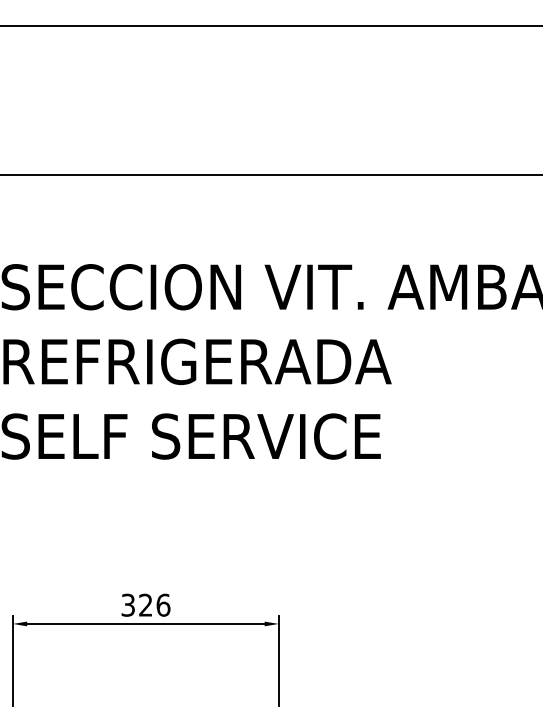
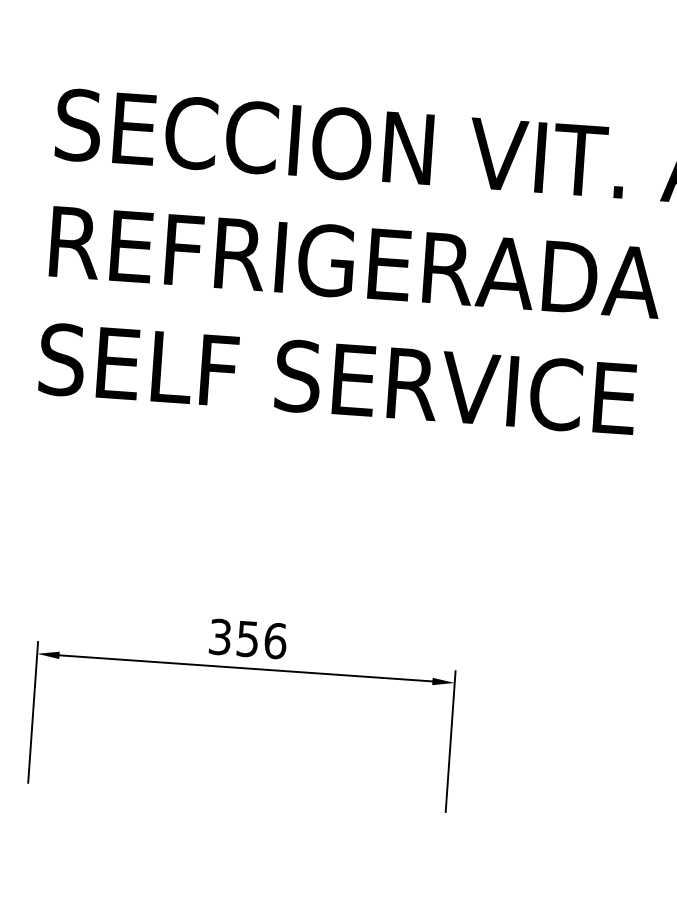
text: (145, 604) -> (247, 637), 326 -> 356

